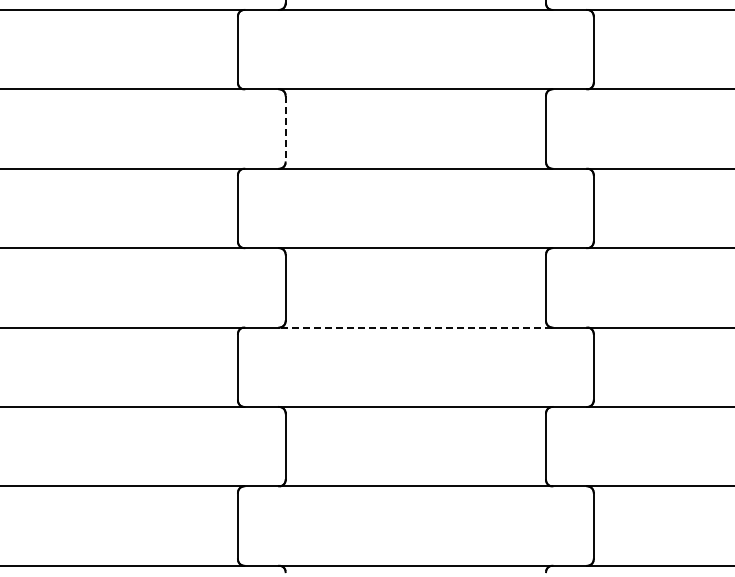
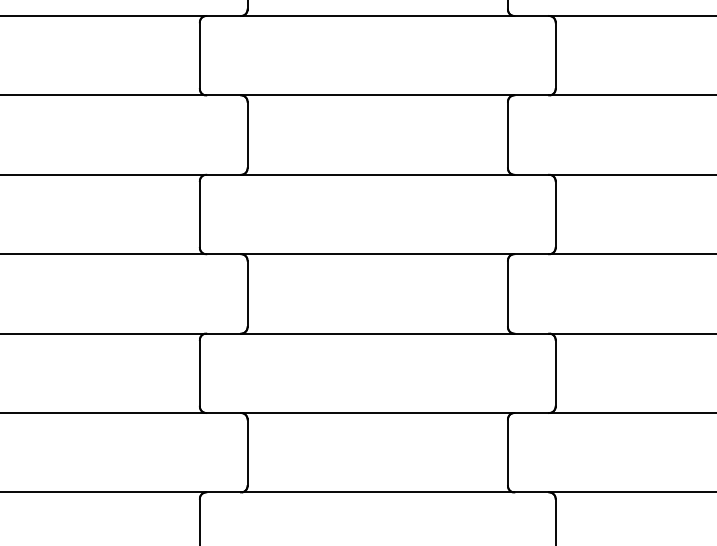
line: (285, 129) -> (247, 135), dashed -> solid
line: (415, 327) -> (377, 333), dashed -> solid

